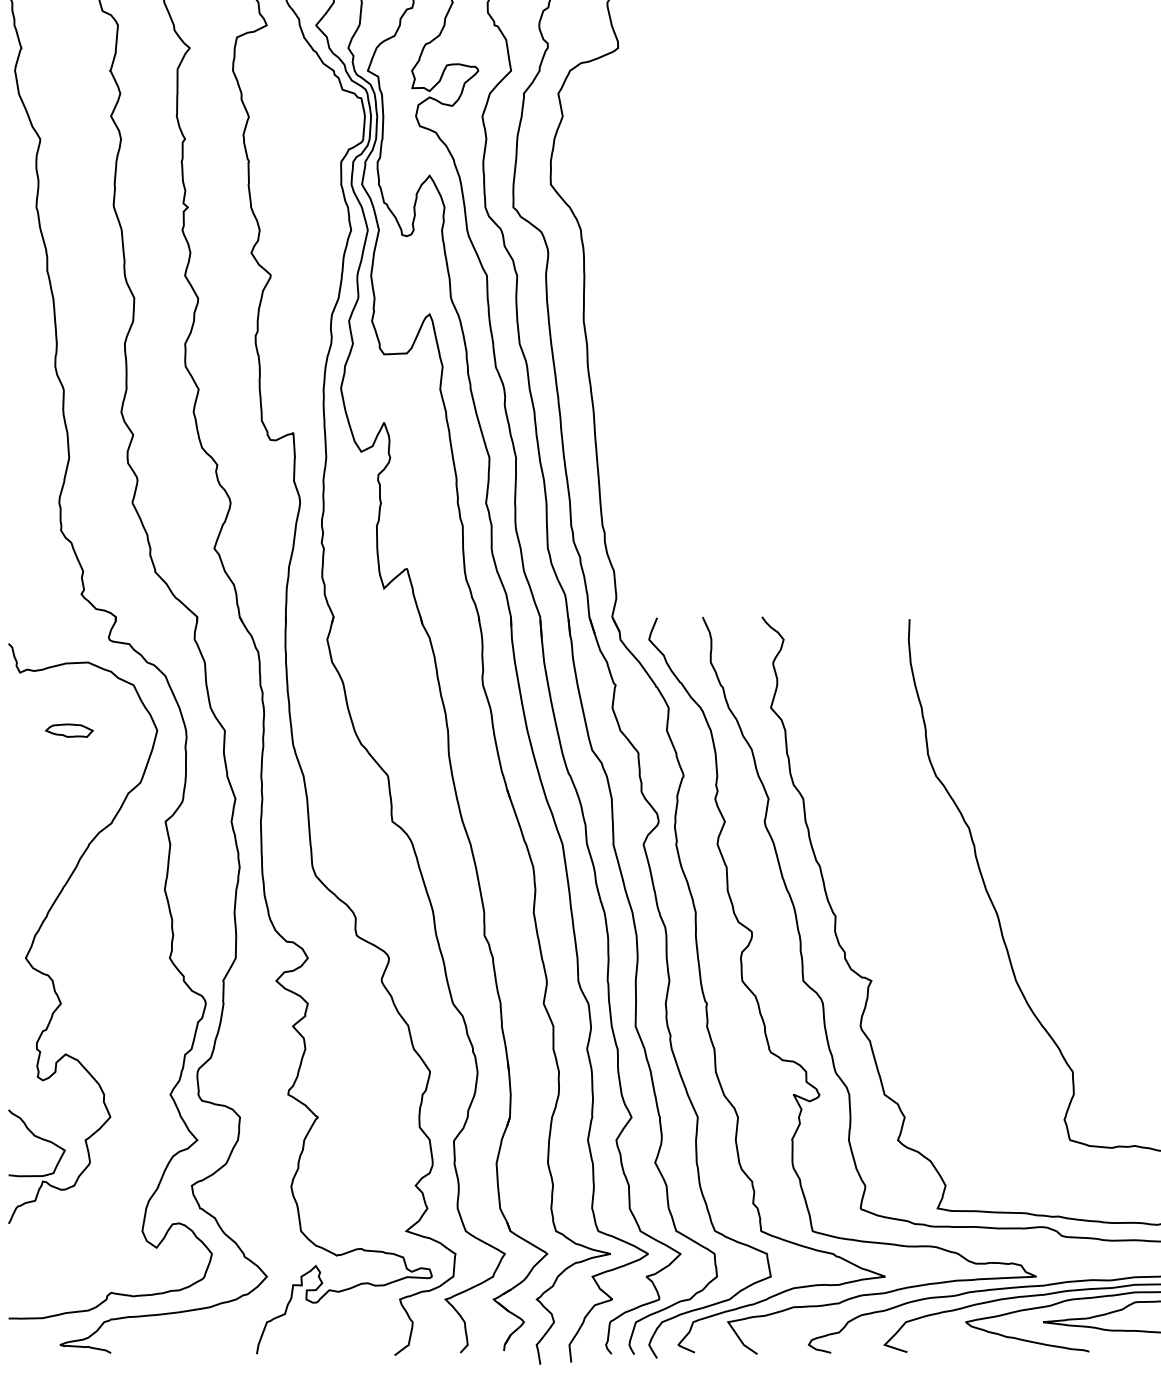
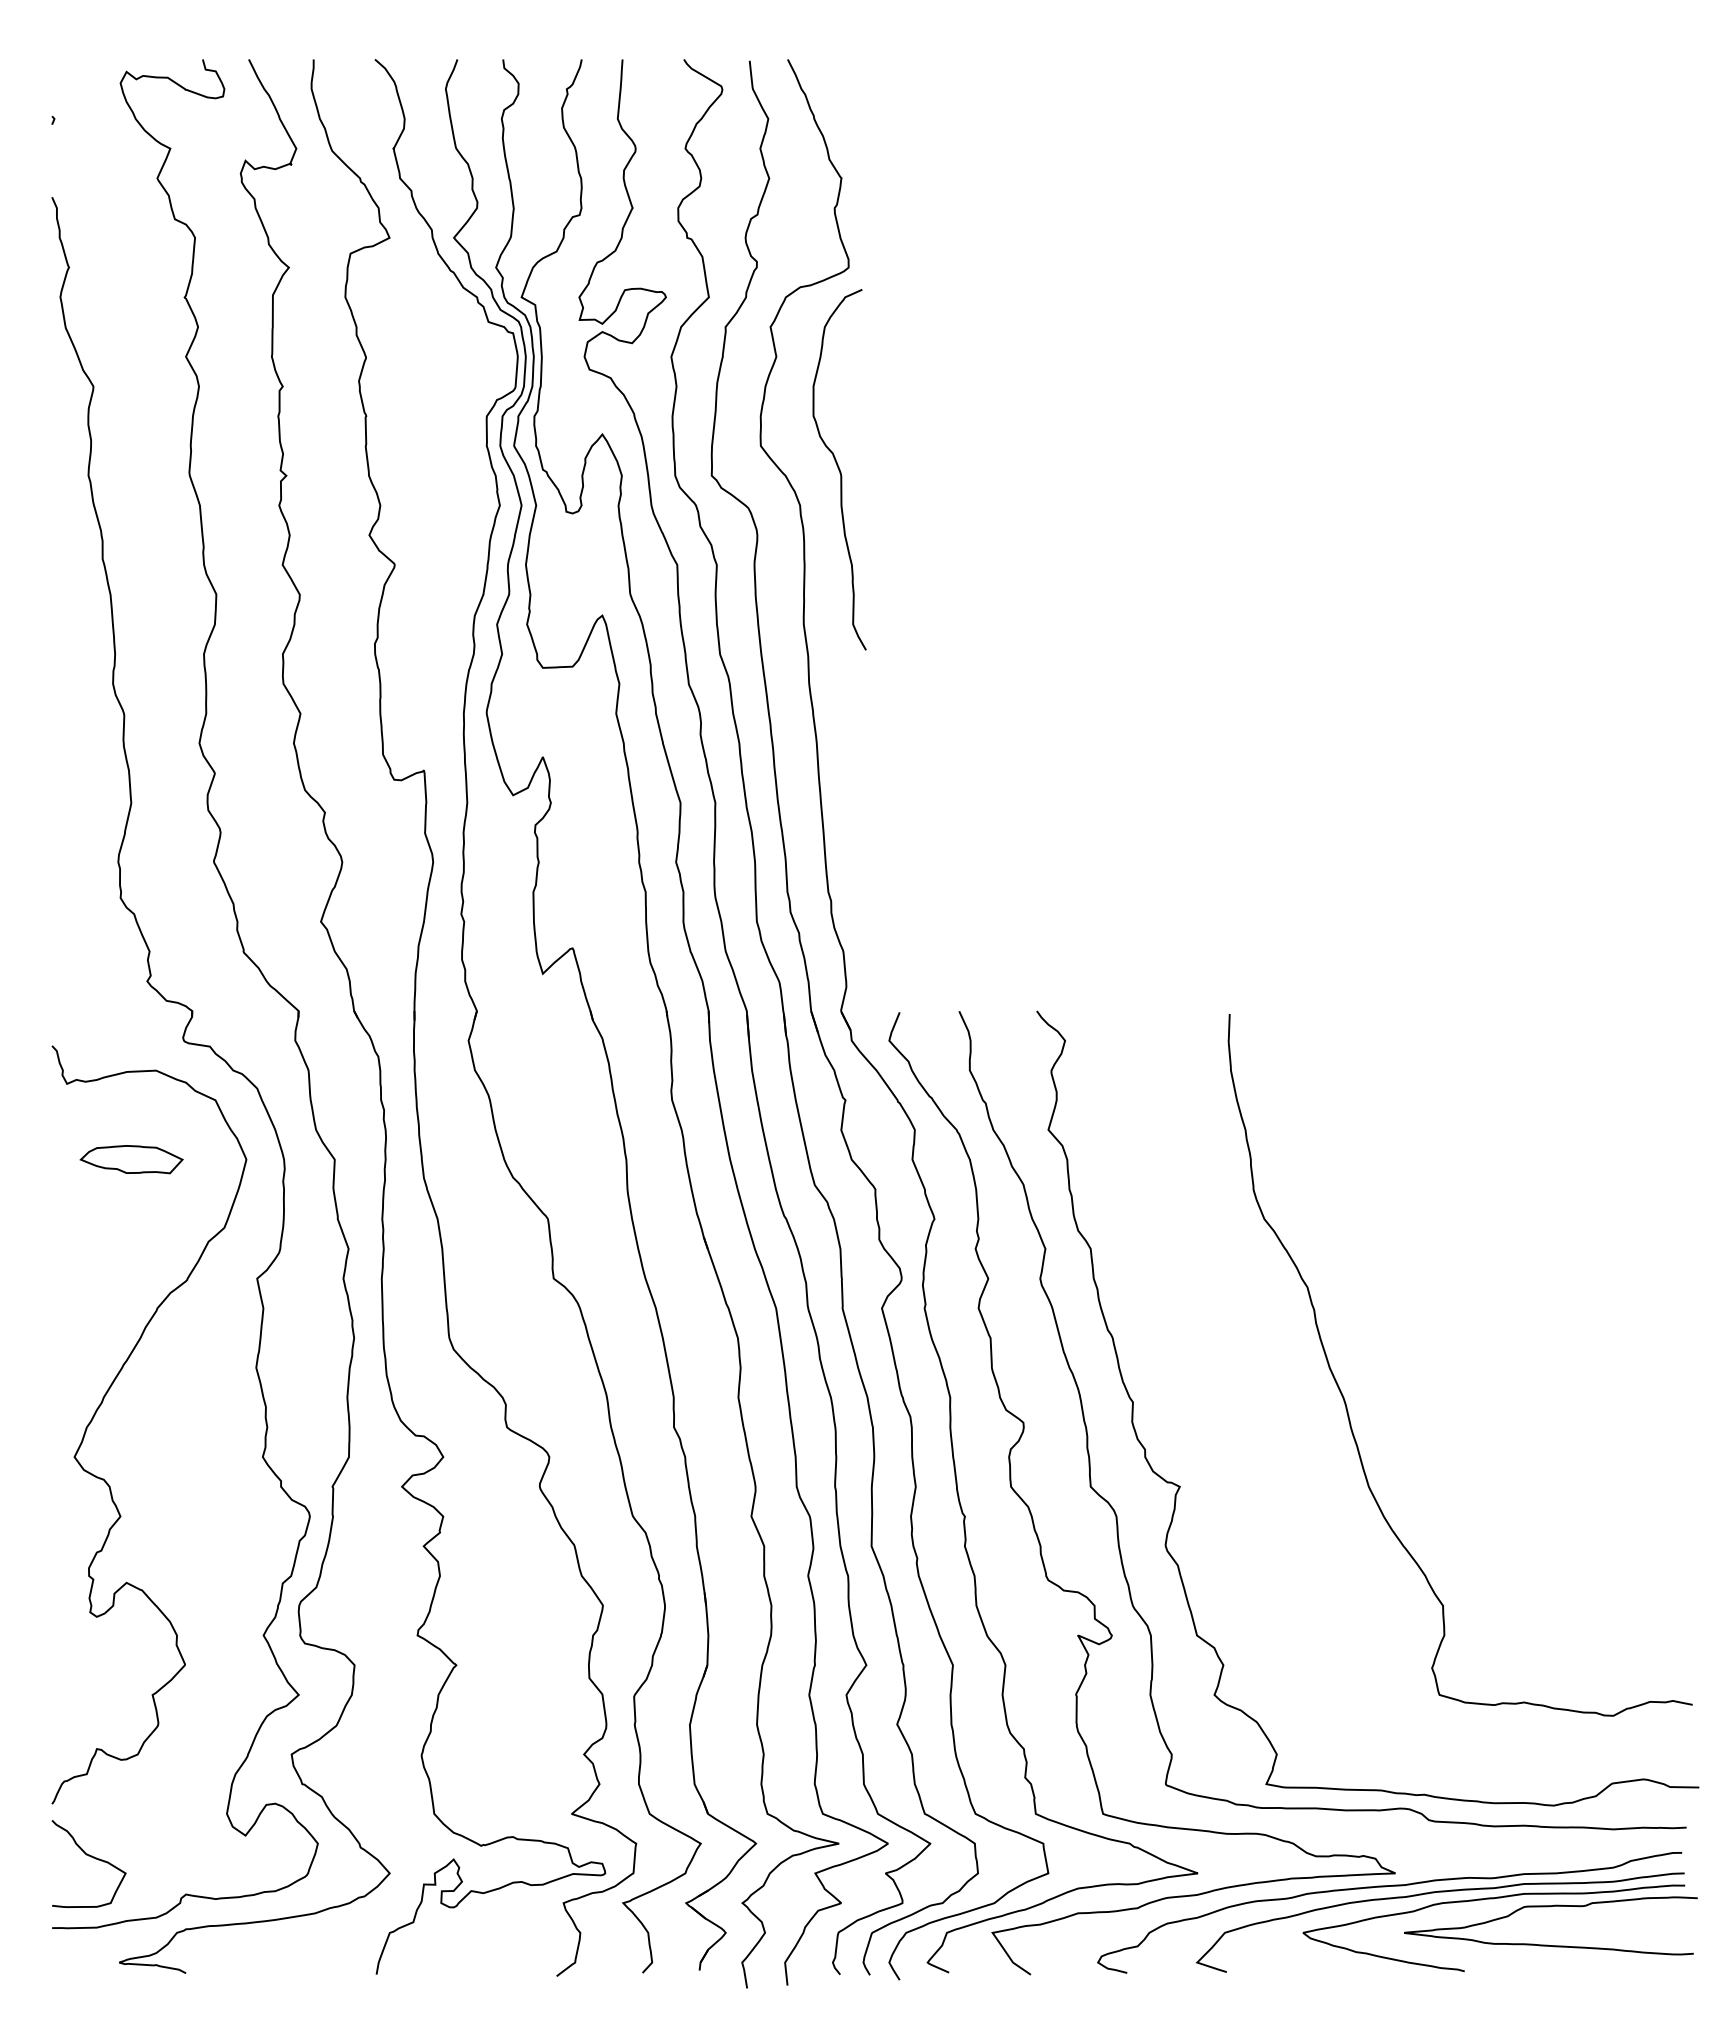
curve: (611, 202) -> (839, 469), added
part: (69, 730) -> (131, 1159), size x1.67
curve: (38, 1138) -> (91, 1857), moved

